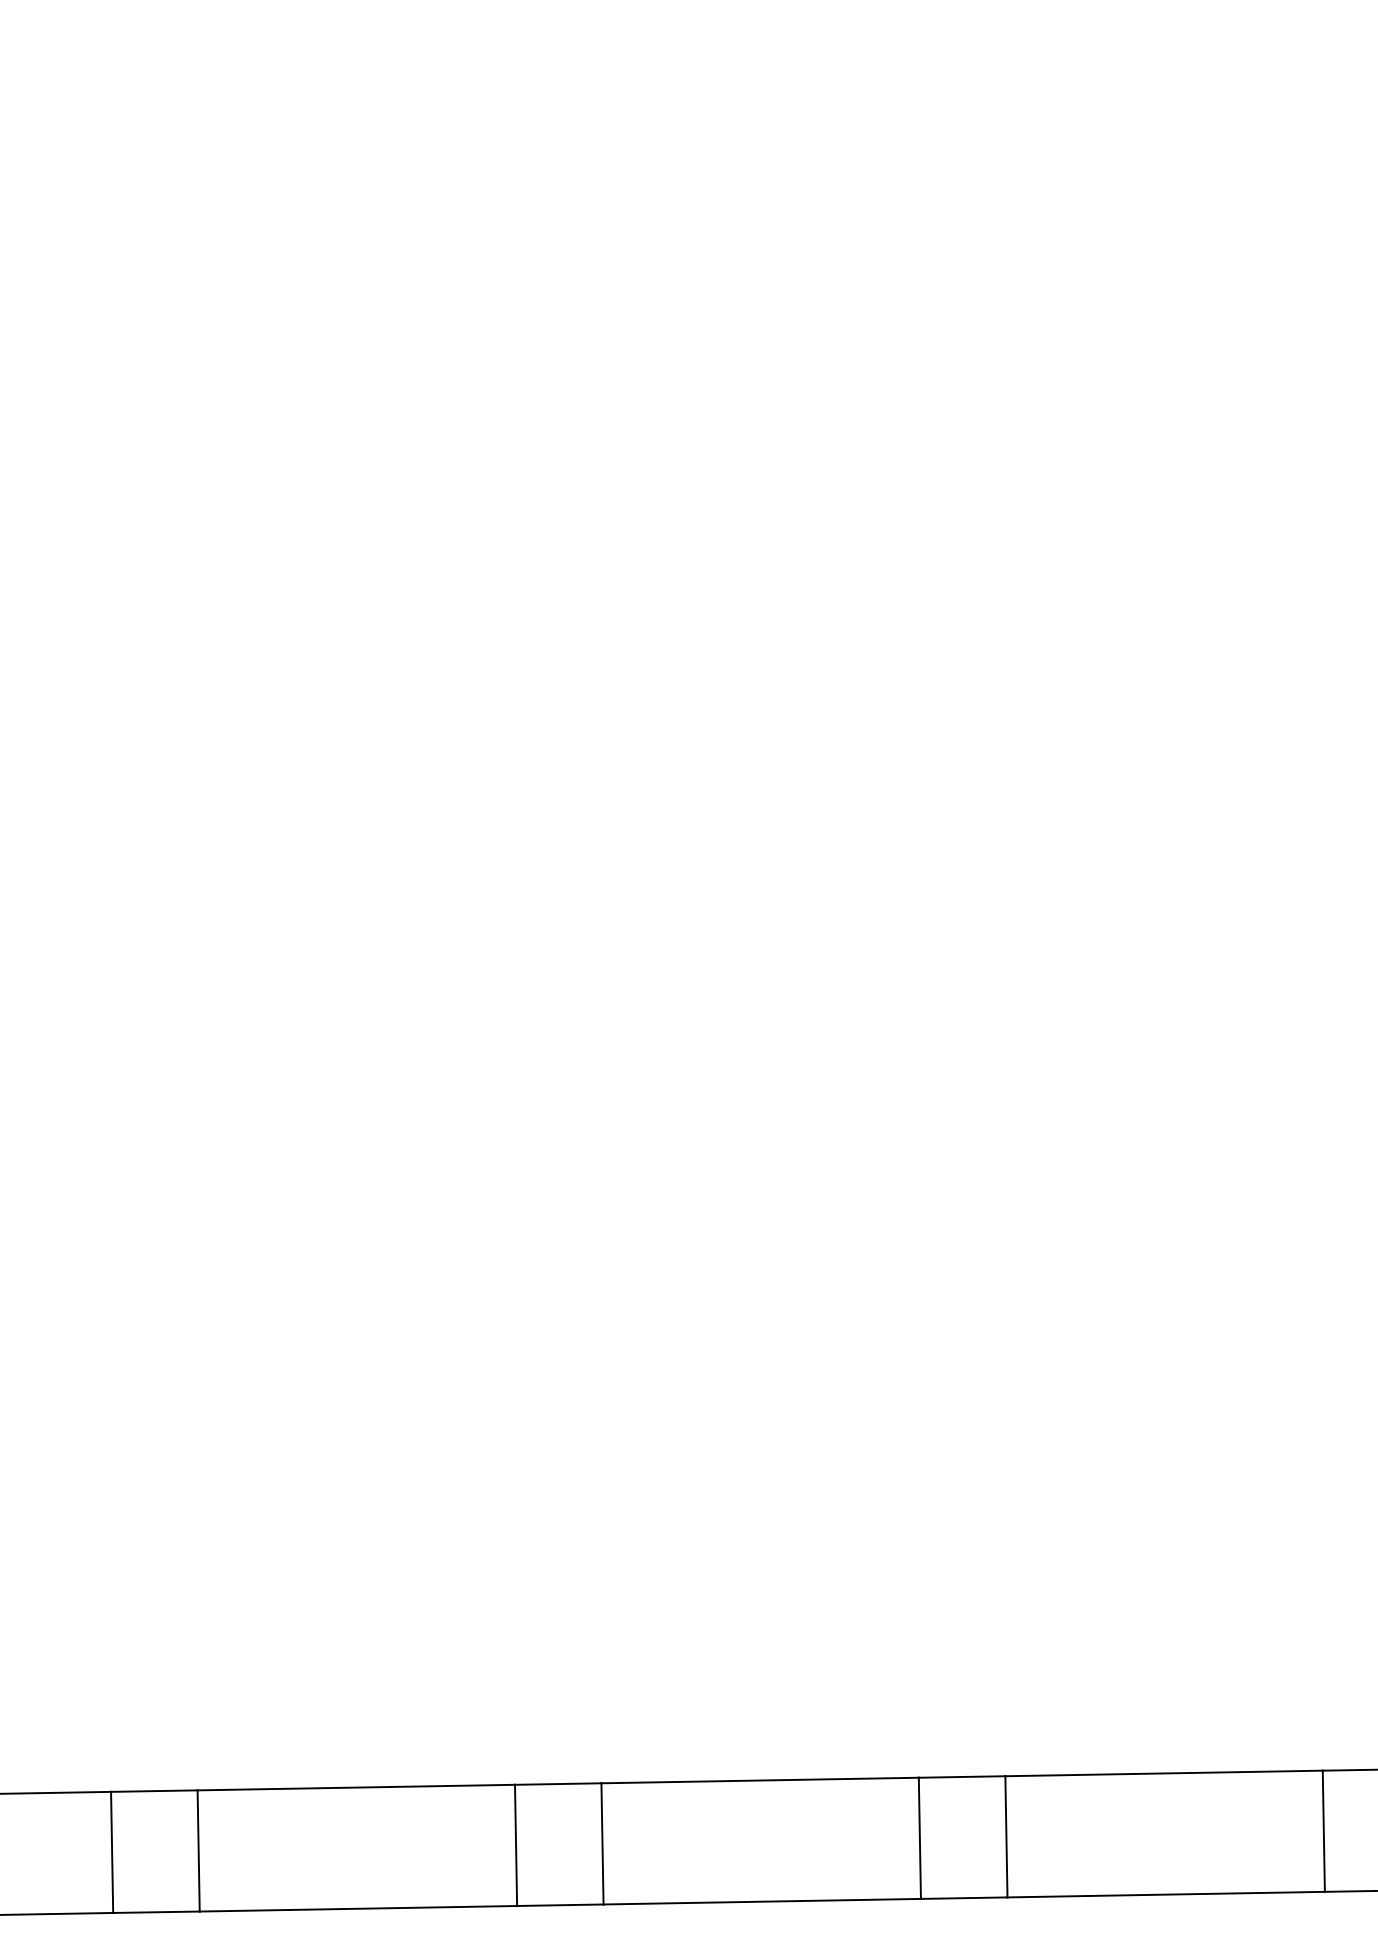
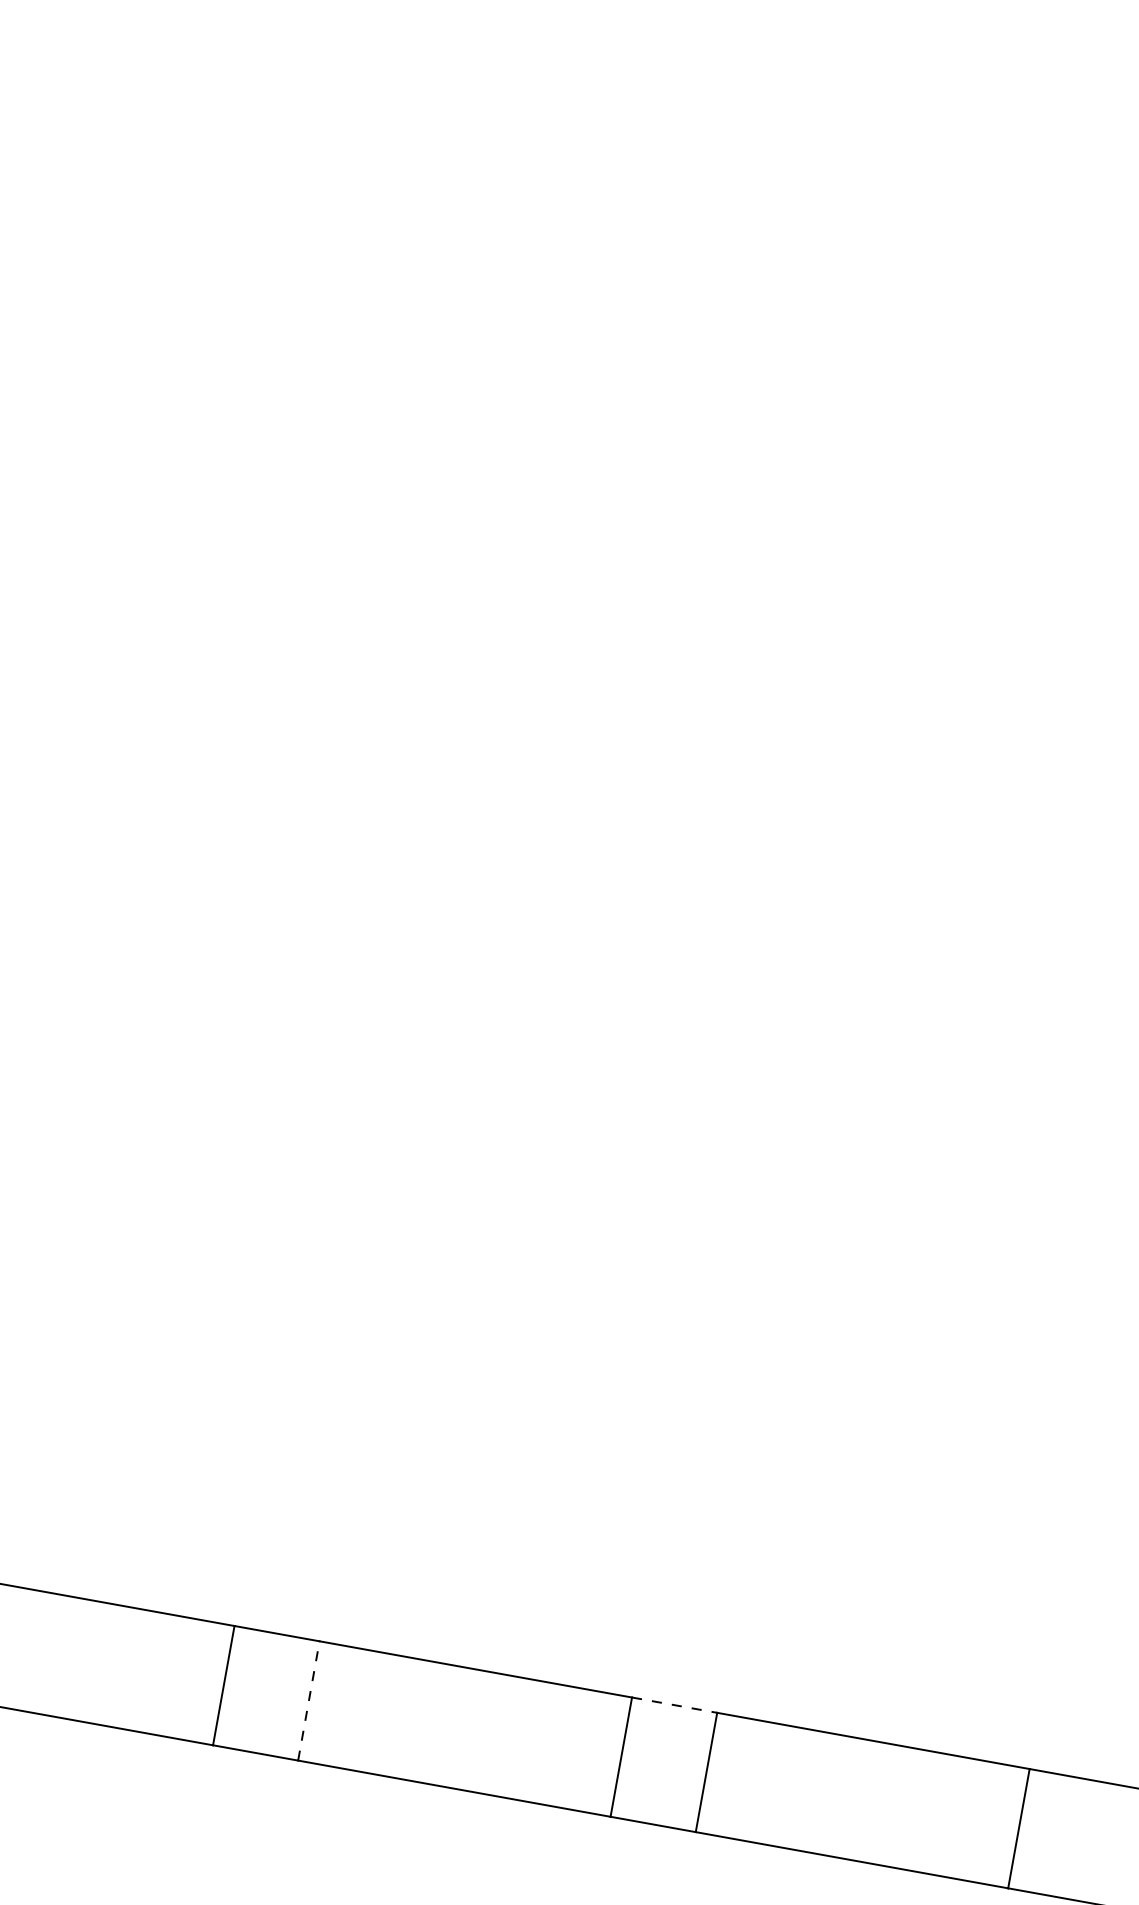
line: (962, 1776) -> (675, 1704), solid -> dashed
line: (602, 1843) -> (308, 1700), solid -> dashed

